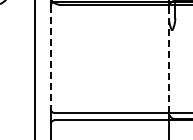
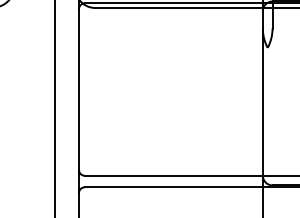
line: (50, 57) -> (78, 89), dashed -> solid
line: (169, 60) -> (263, 94), dashed -> solid

